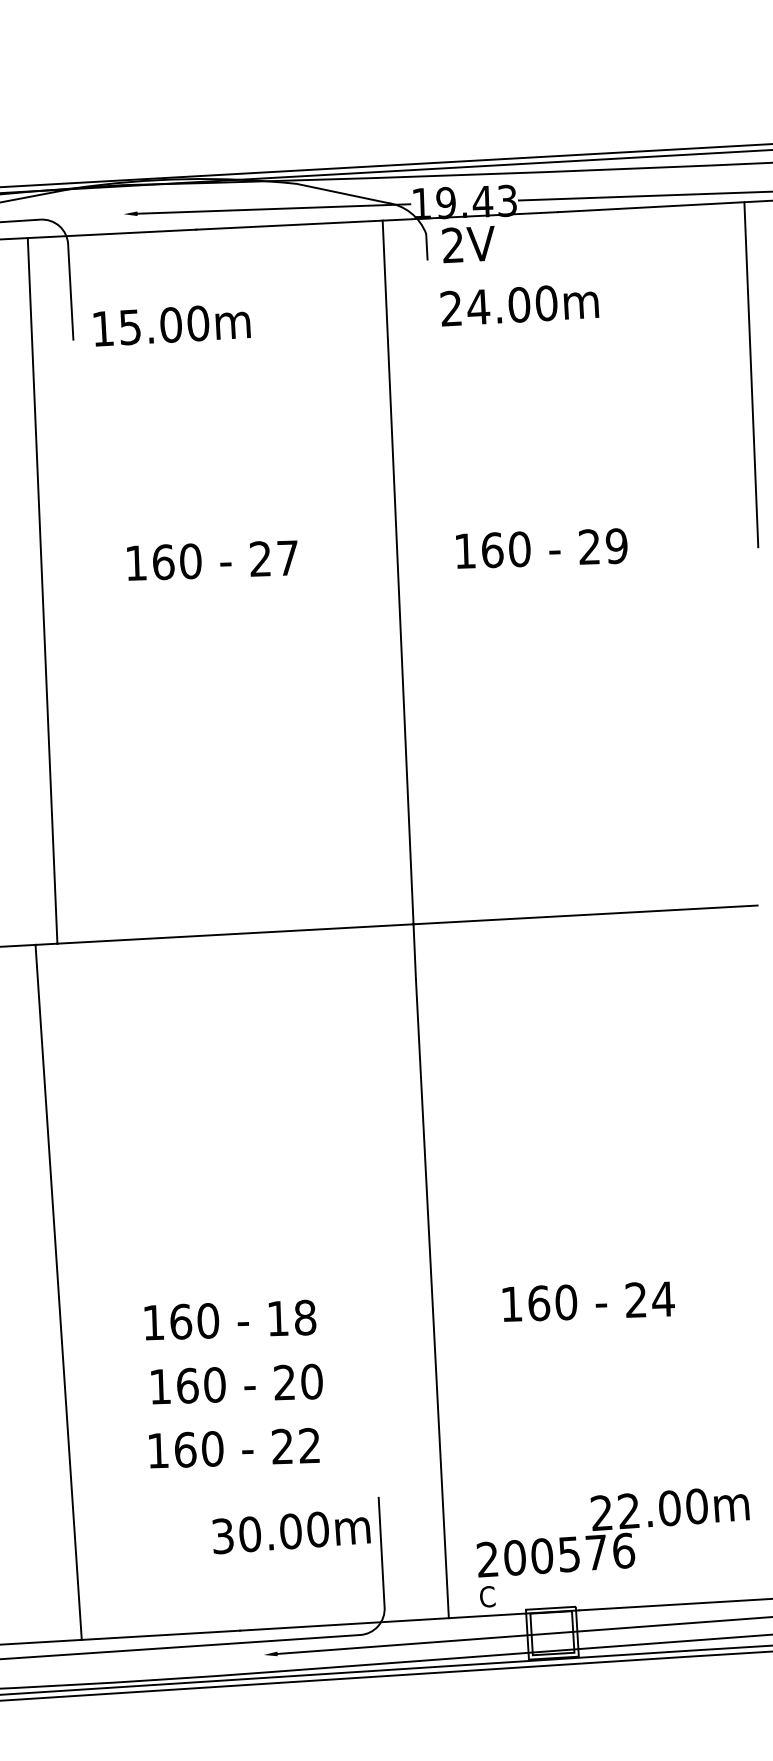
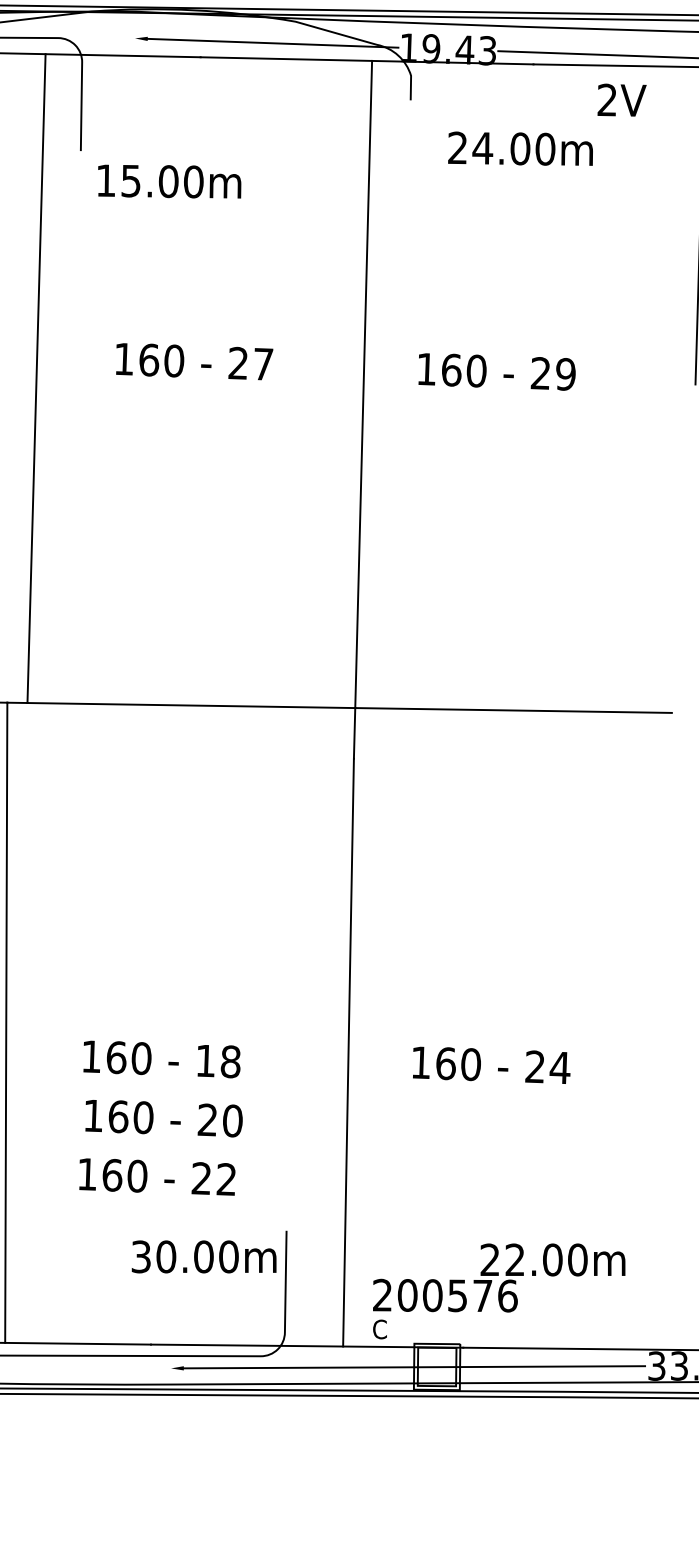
text: (468, 244) -> (621, 100), moved
text: (519, 305) -> (520, 149), moved
text: (171, 325) -> (169, 182), moved

